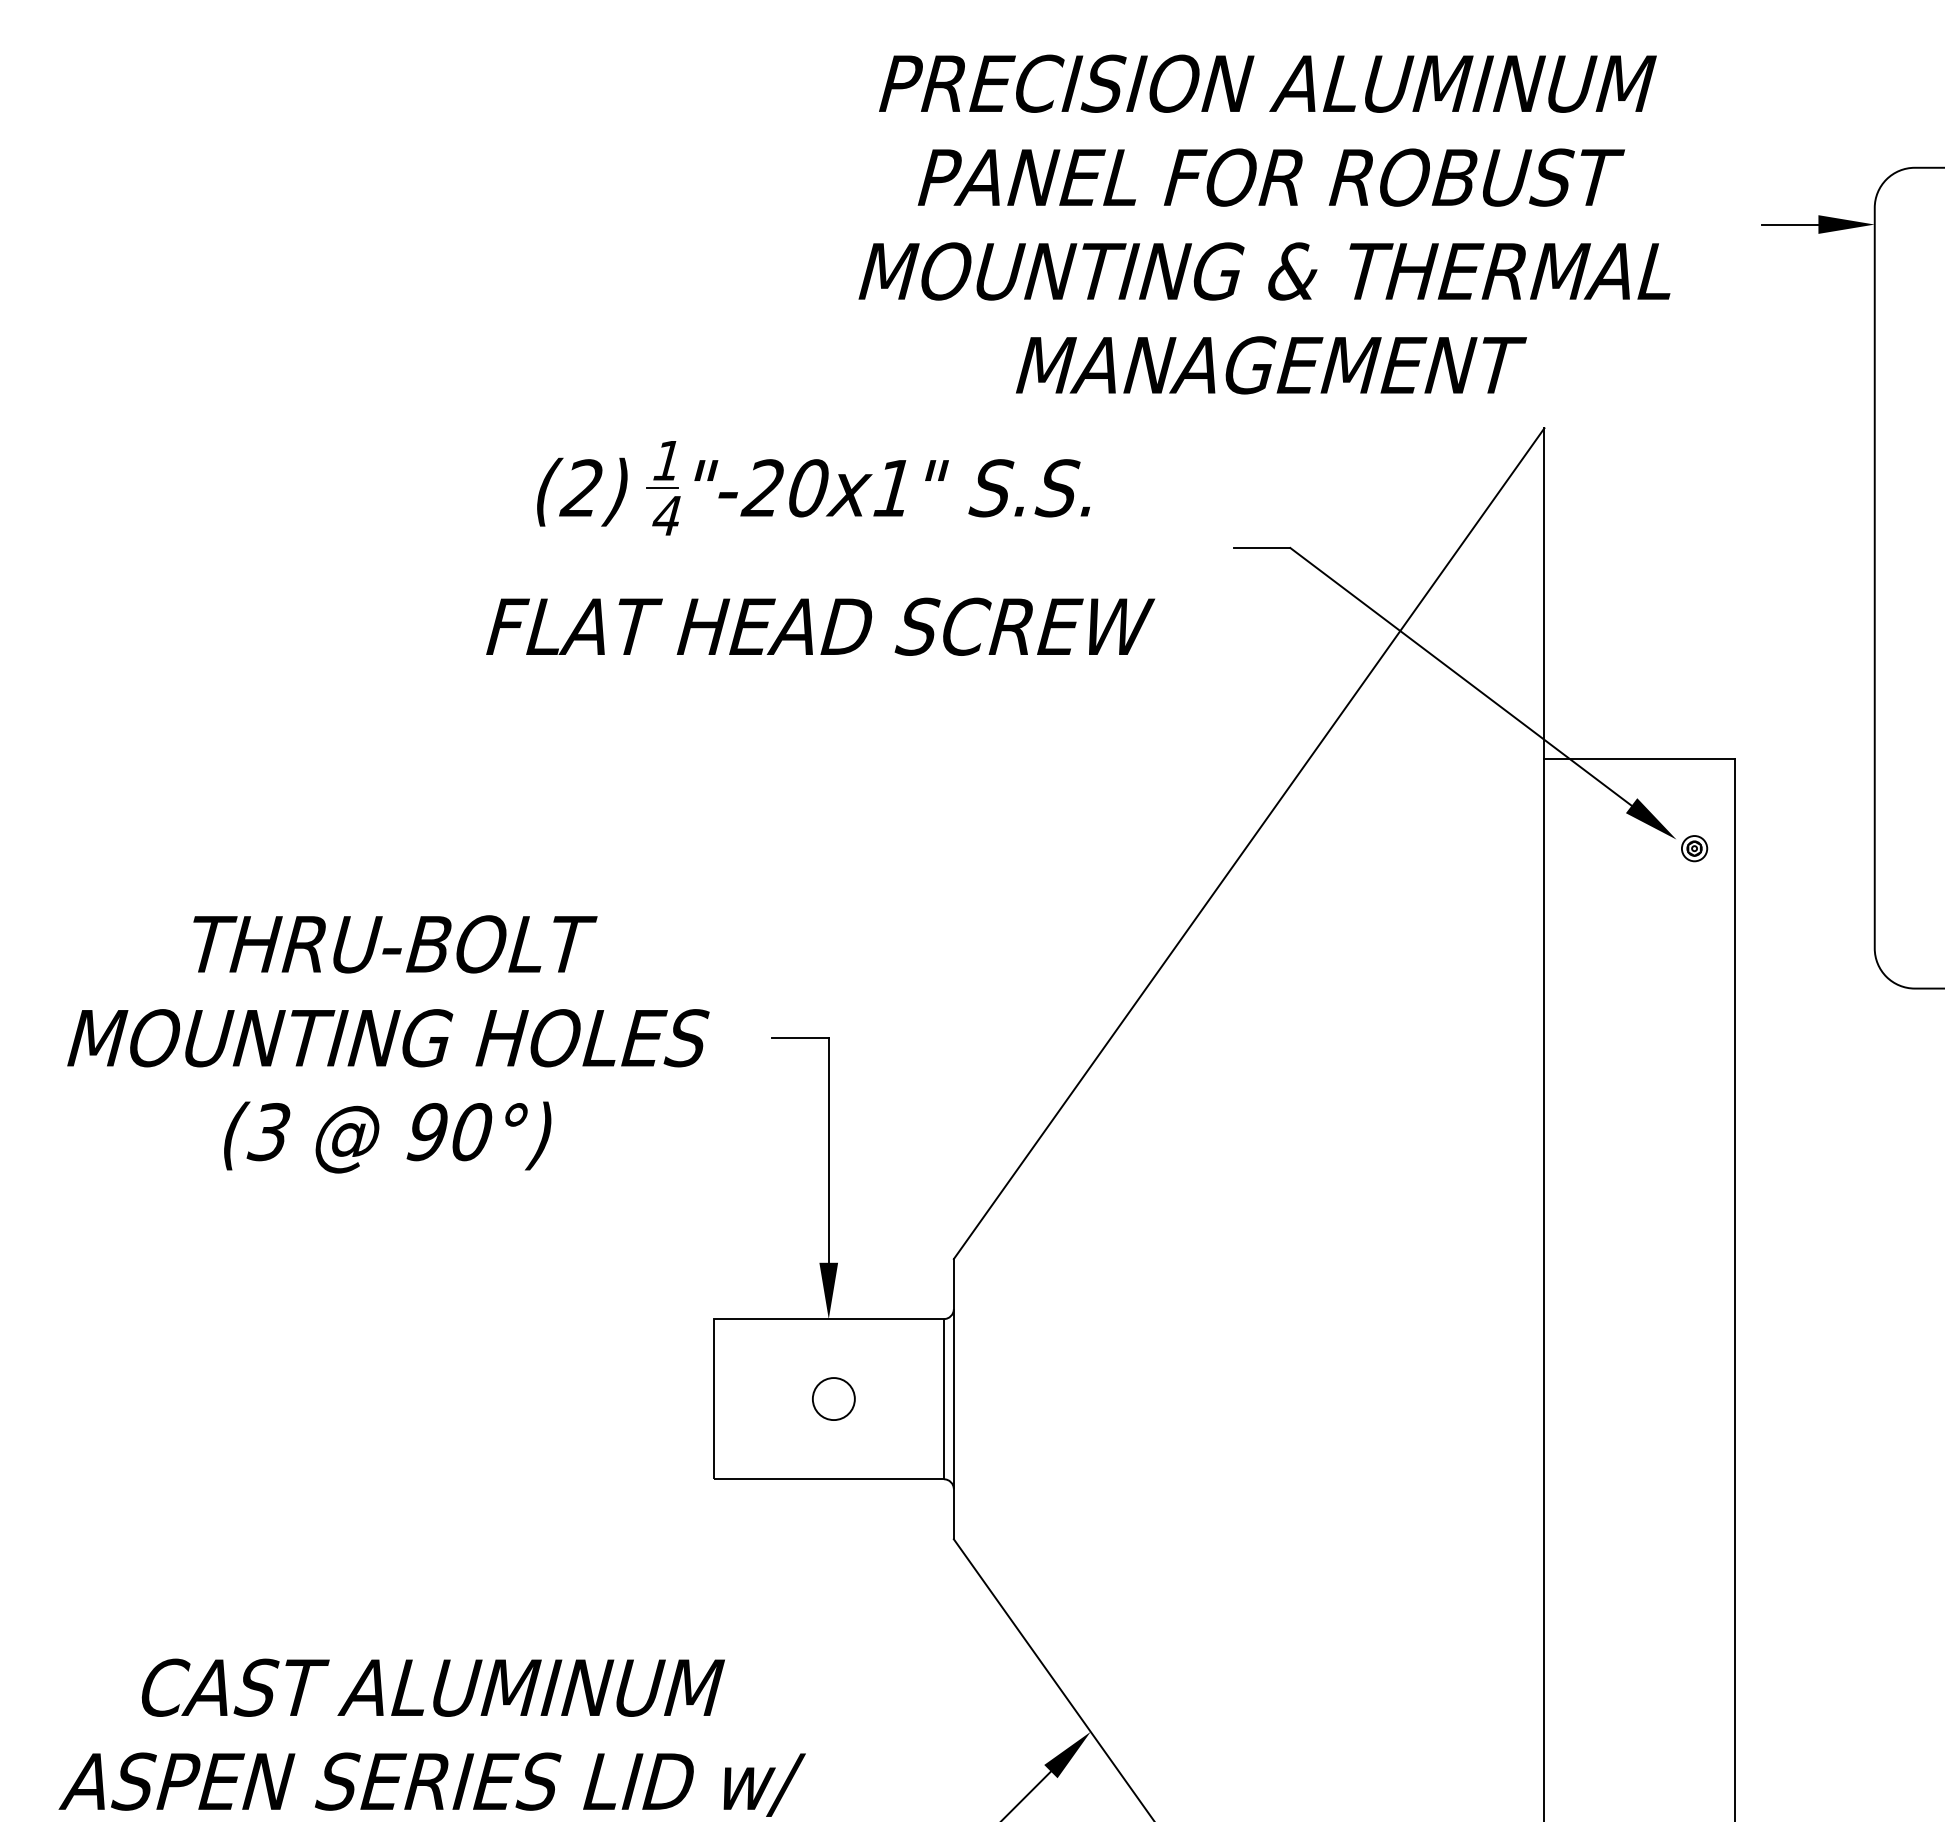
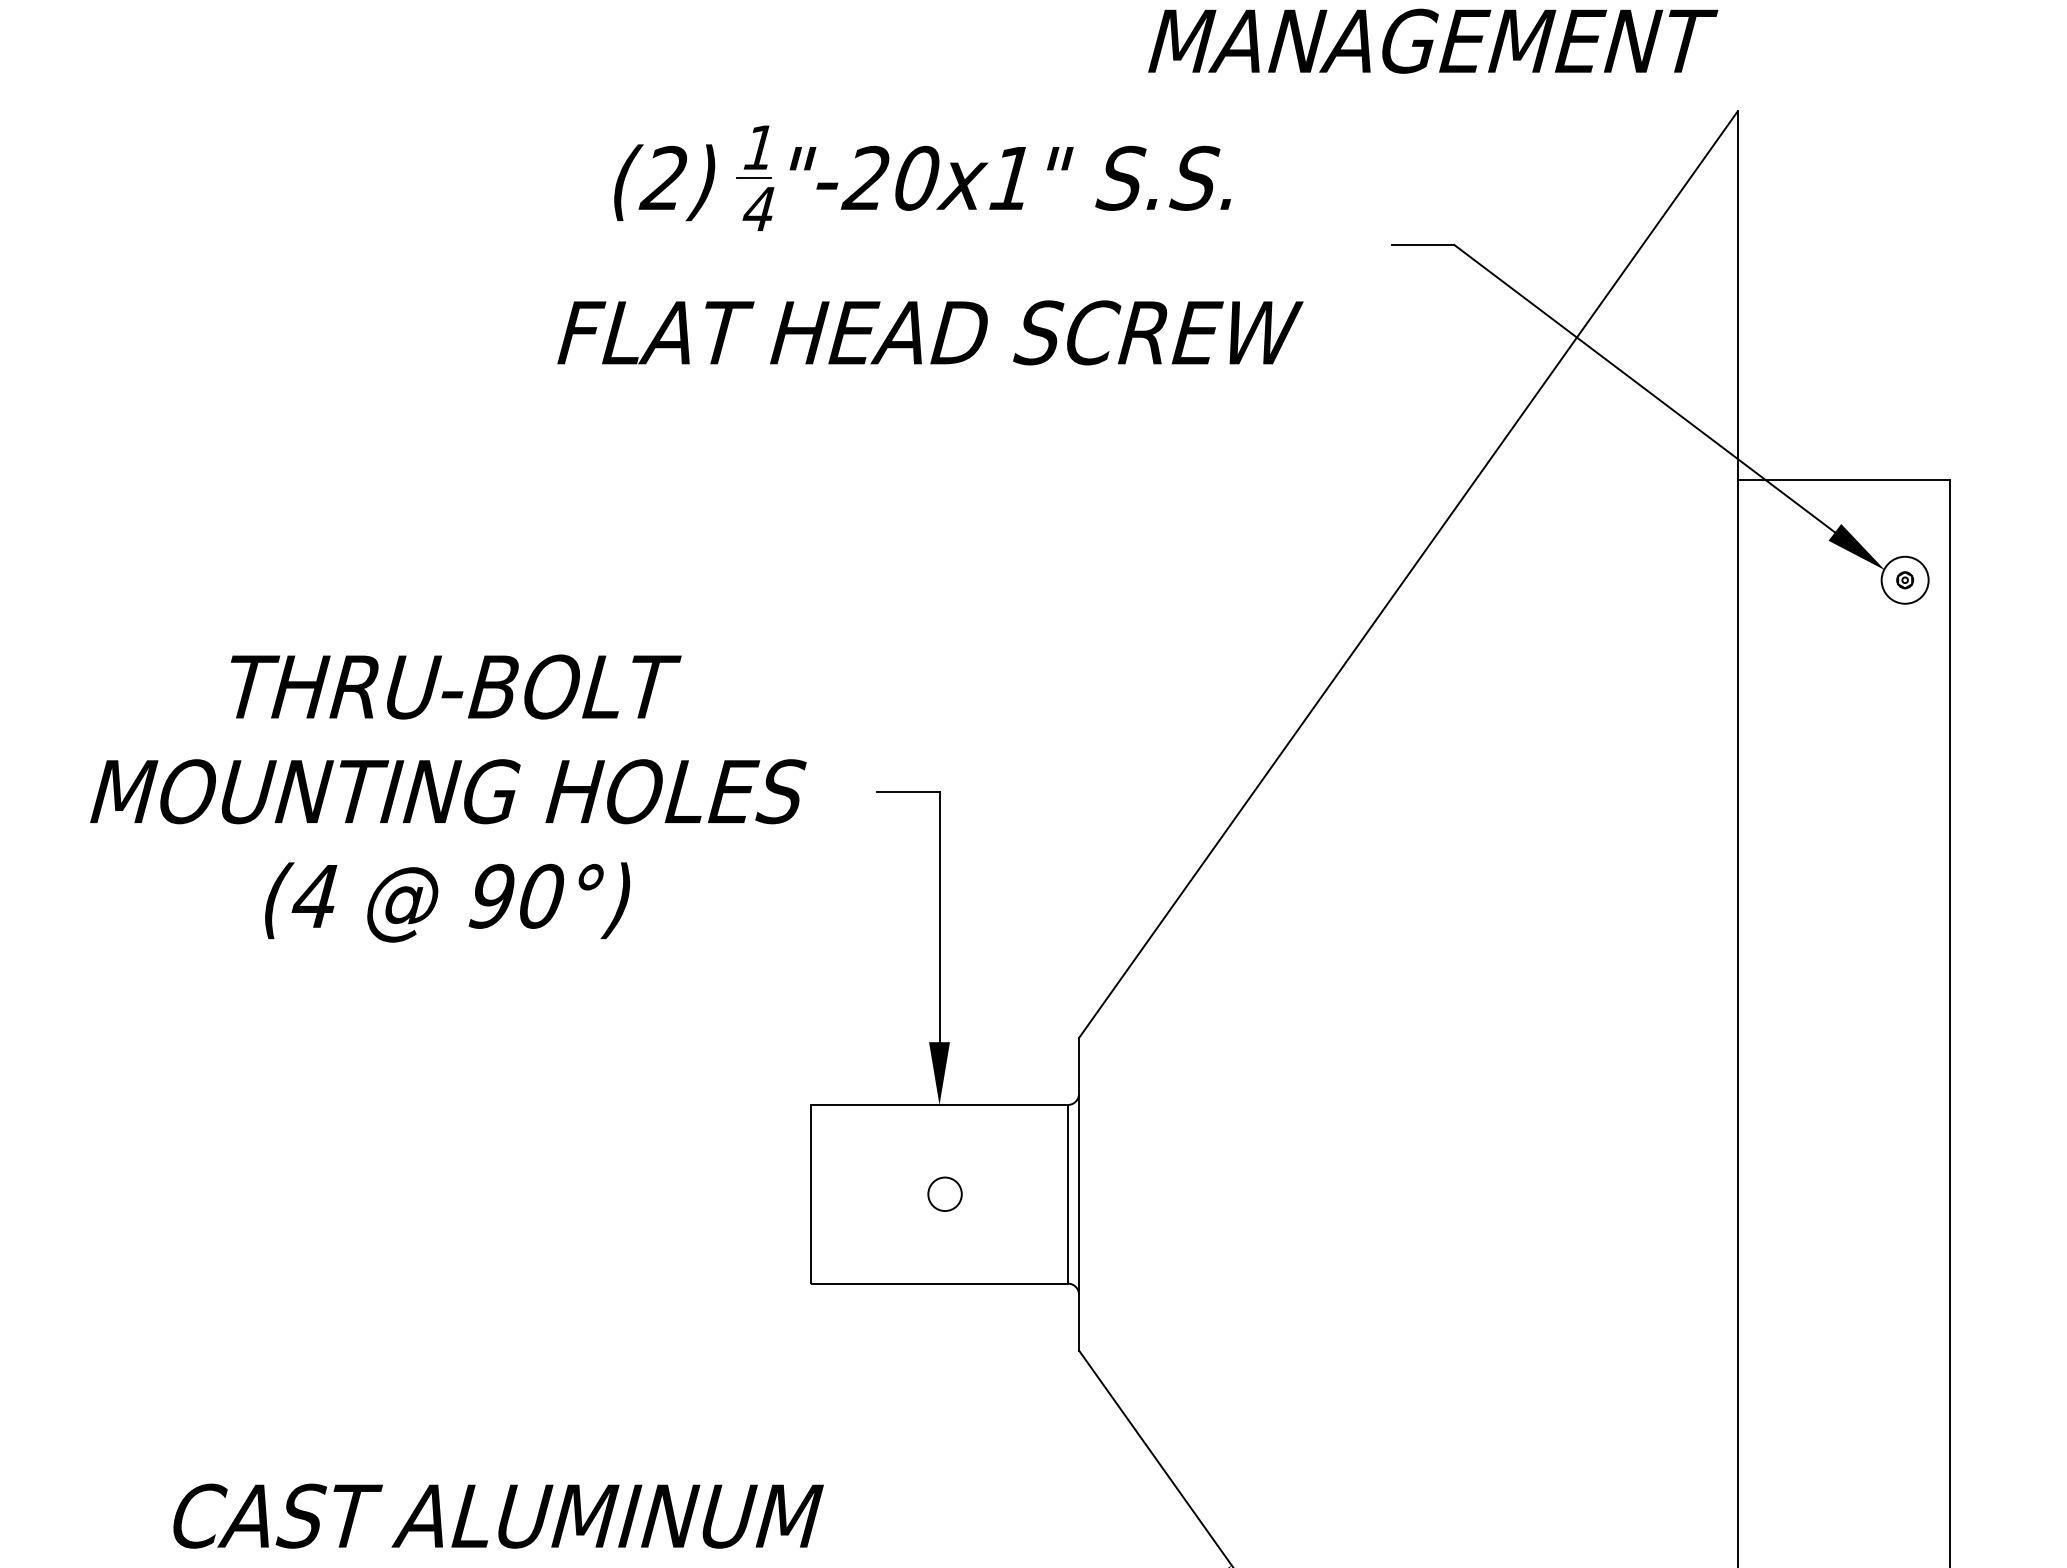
circle: (1694, 848) -> (1905, 580), size x1.67
text: (268, 1132) -> (314, 896), (3 -> (4
circle: (833, 1399) -> (944, 1194), size x0.71

